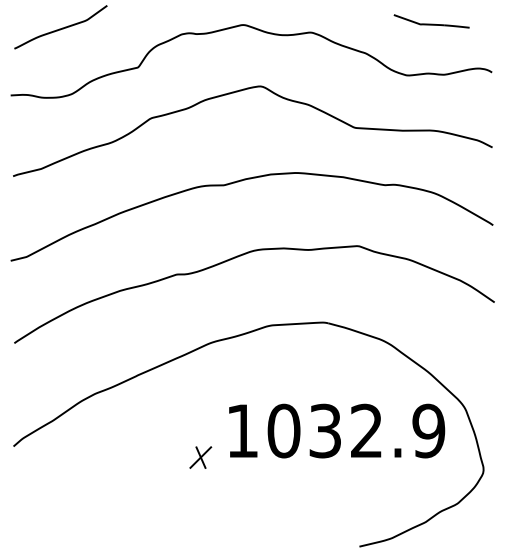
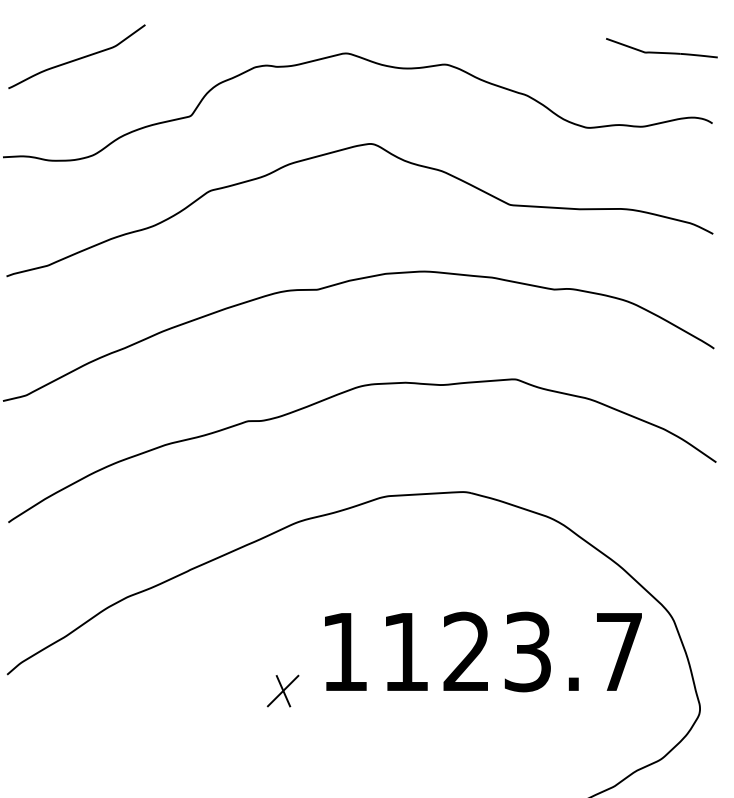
part: (431, 21) -> (661, 48), moved
text: (356, 430) -> (512, 651), 1032.9 -> 1123.7

